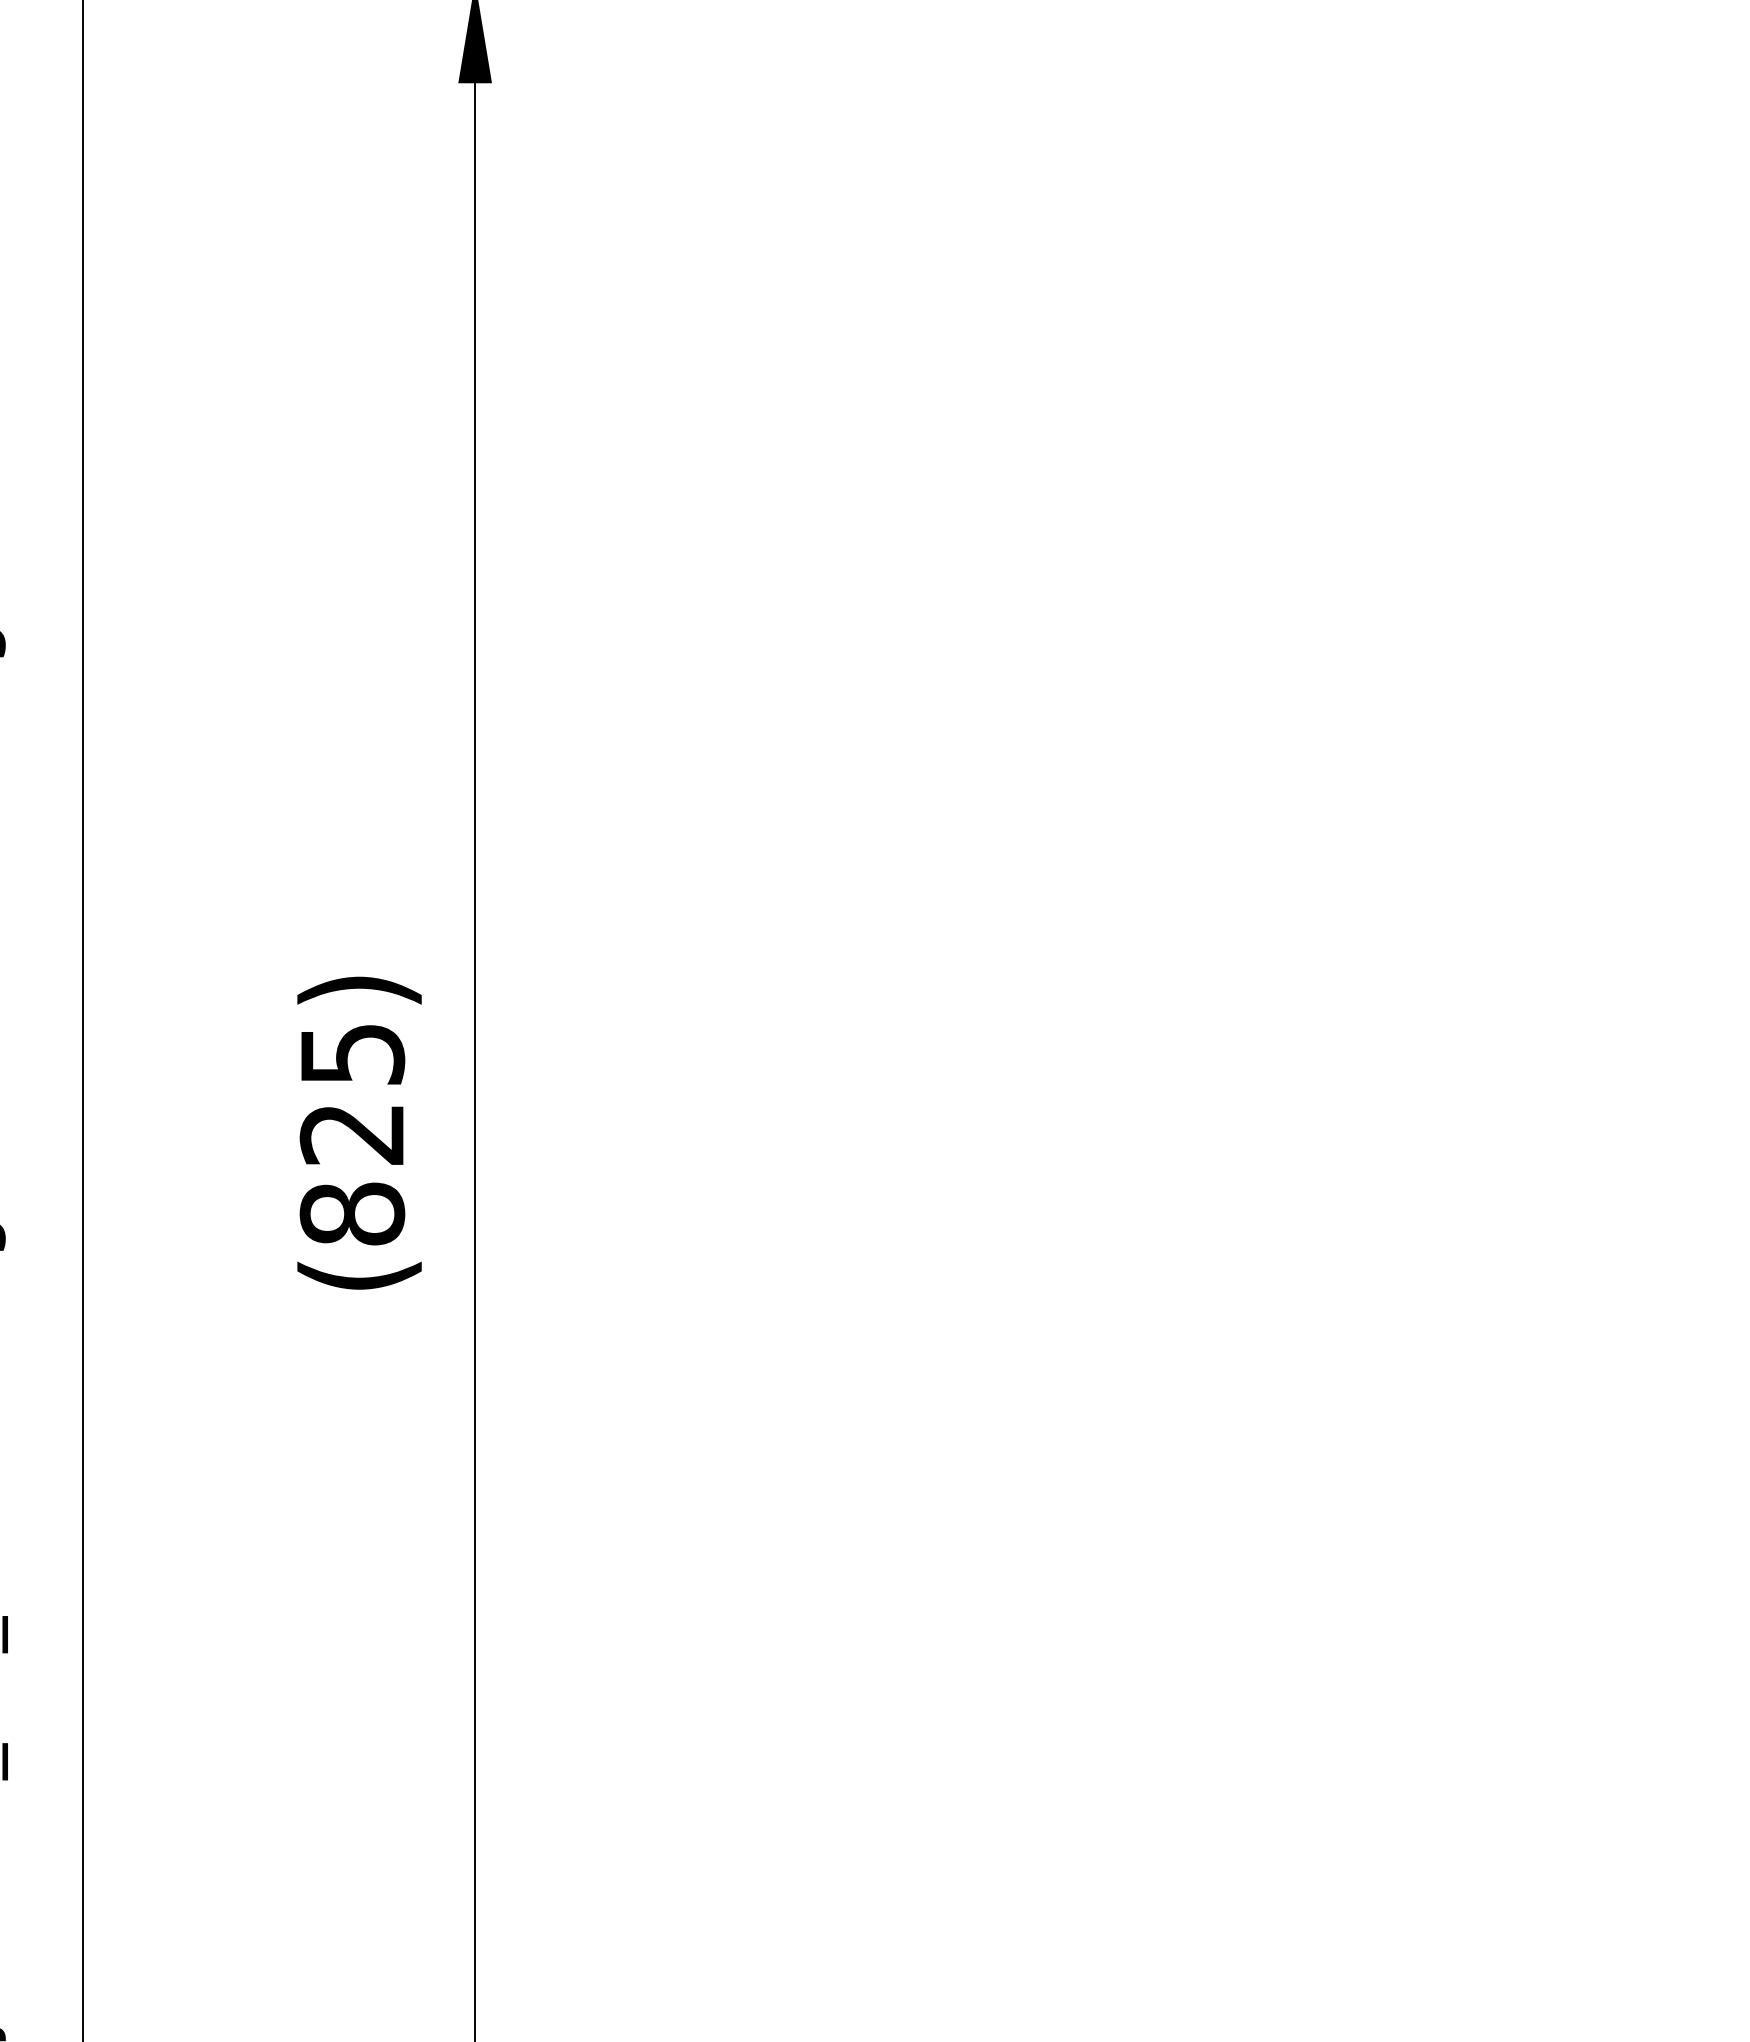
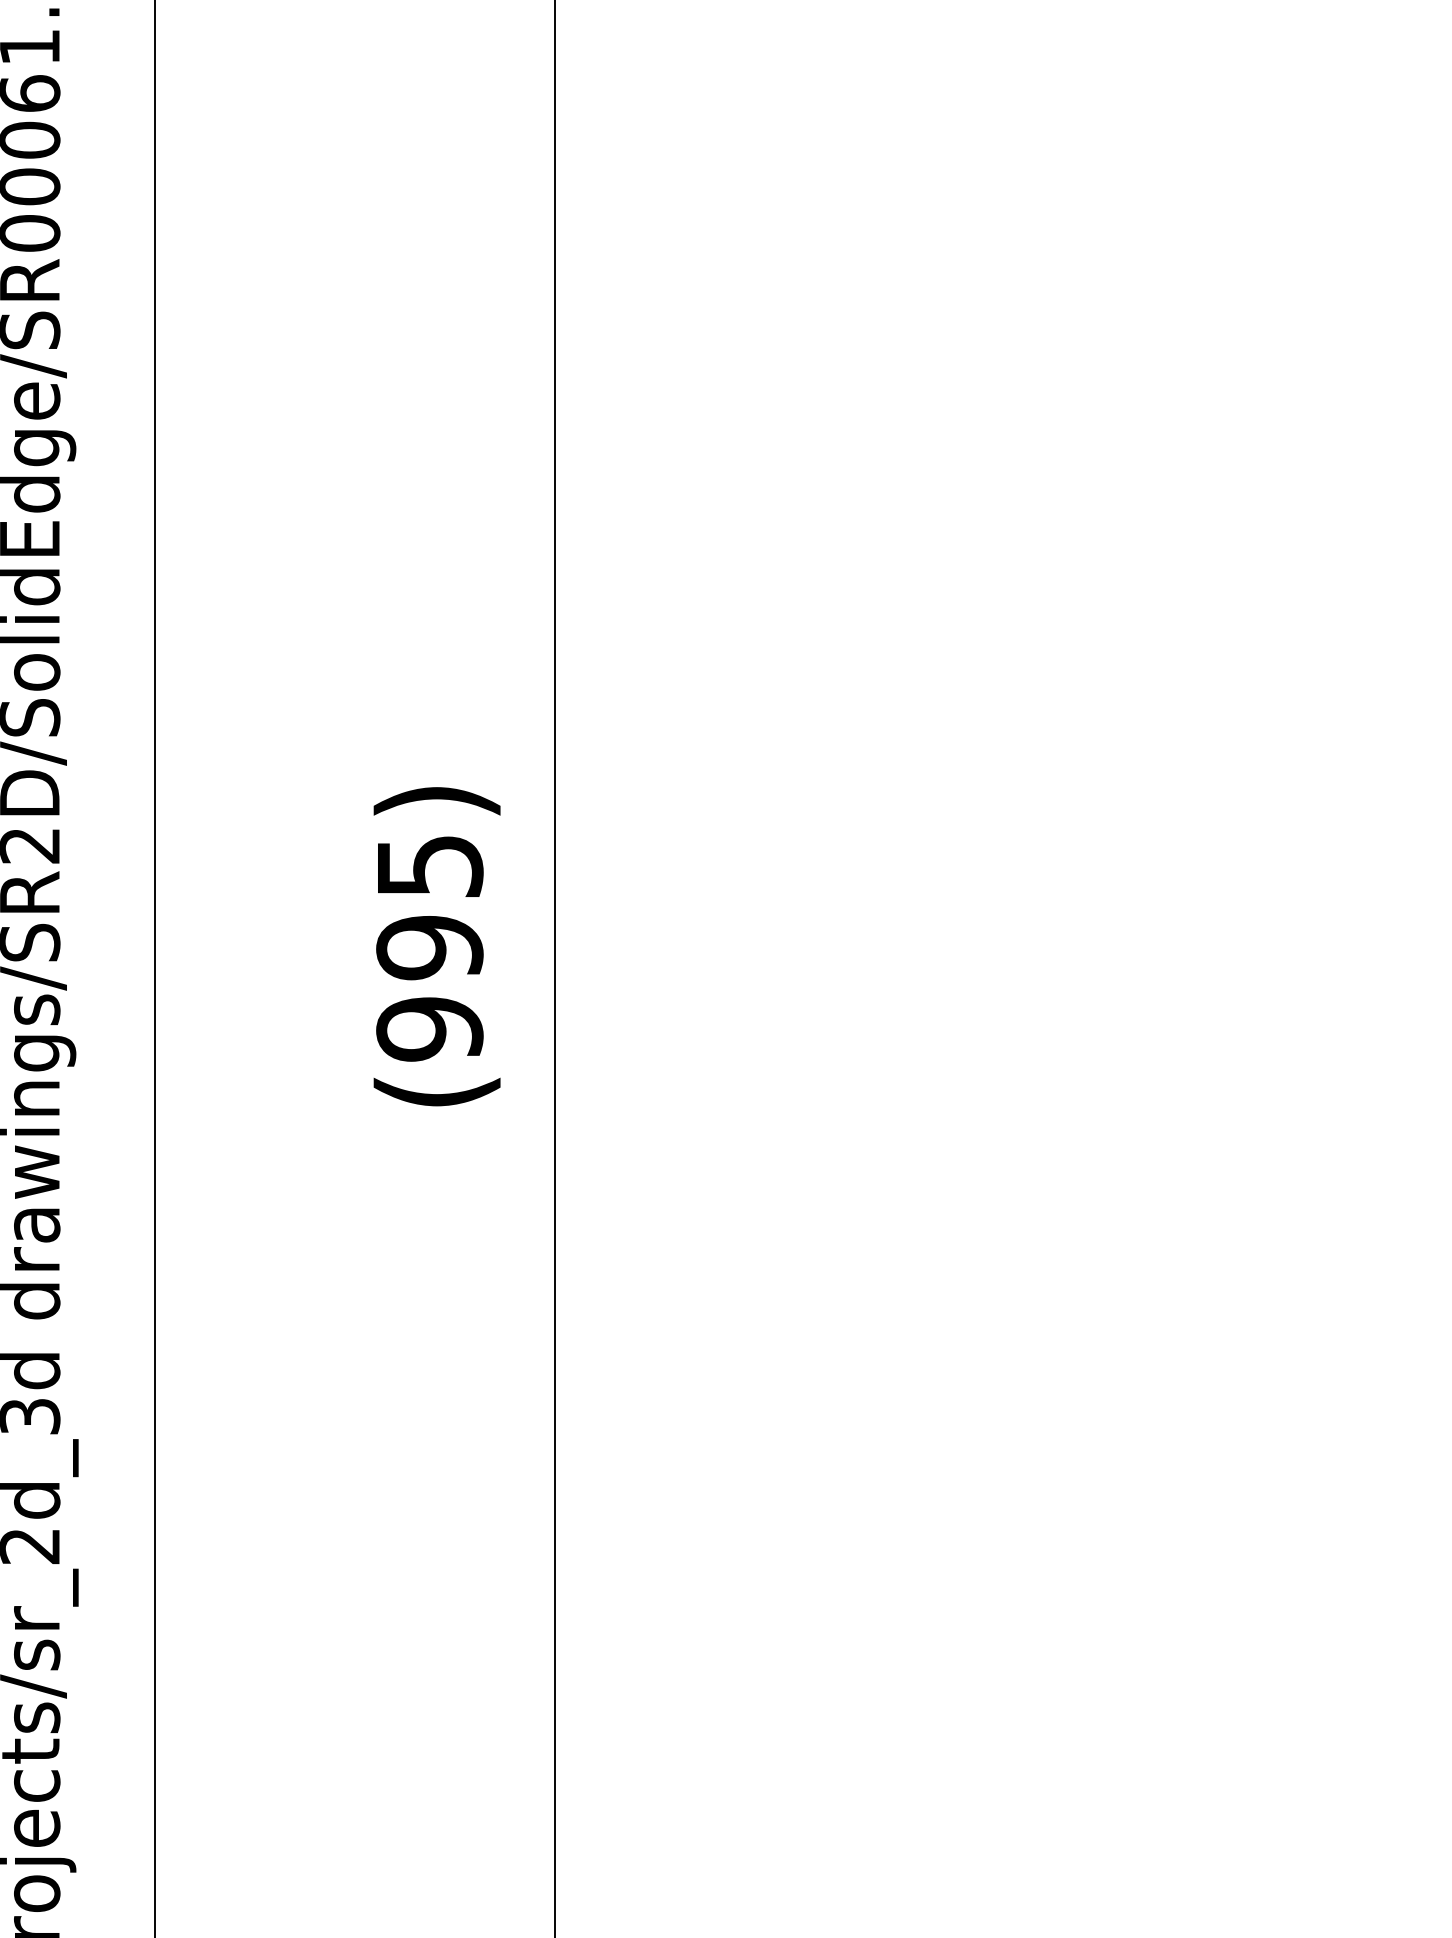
text: (352, 1174) -> (429, 988), 825 -> 995

